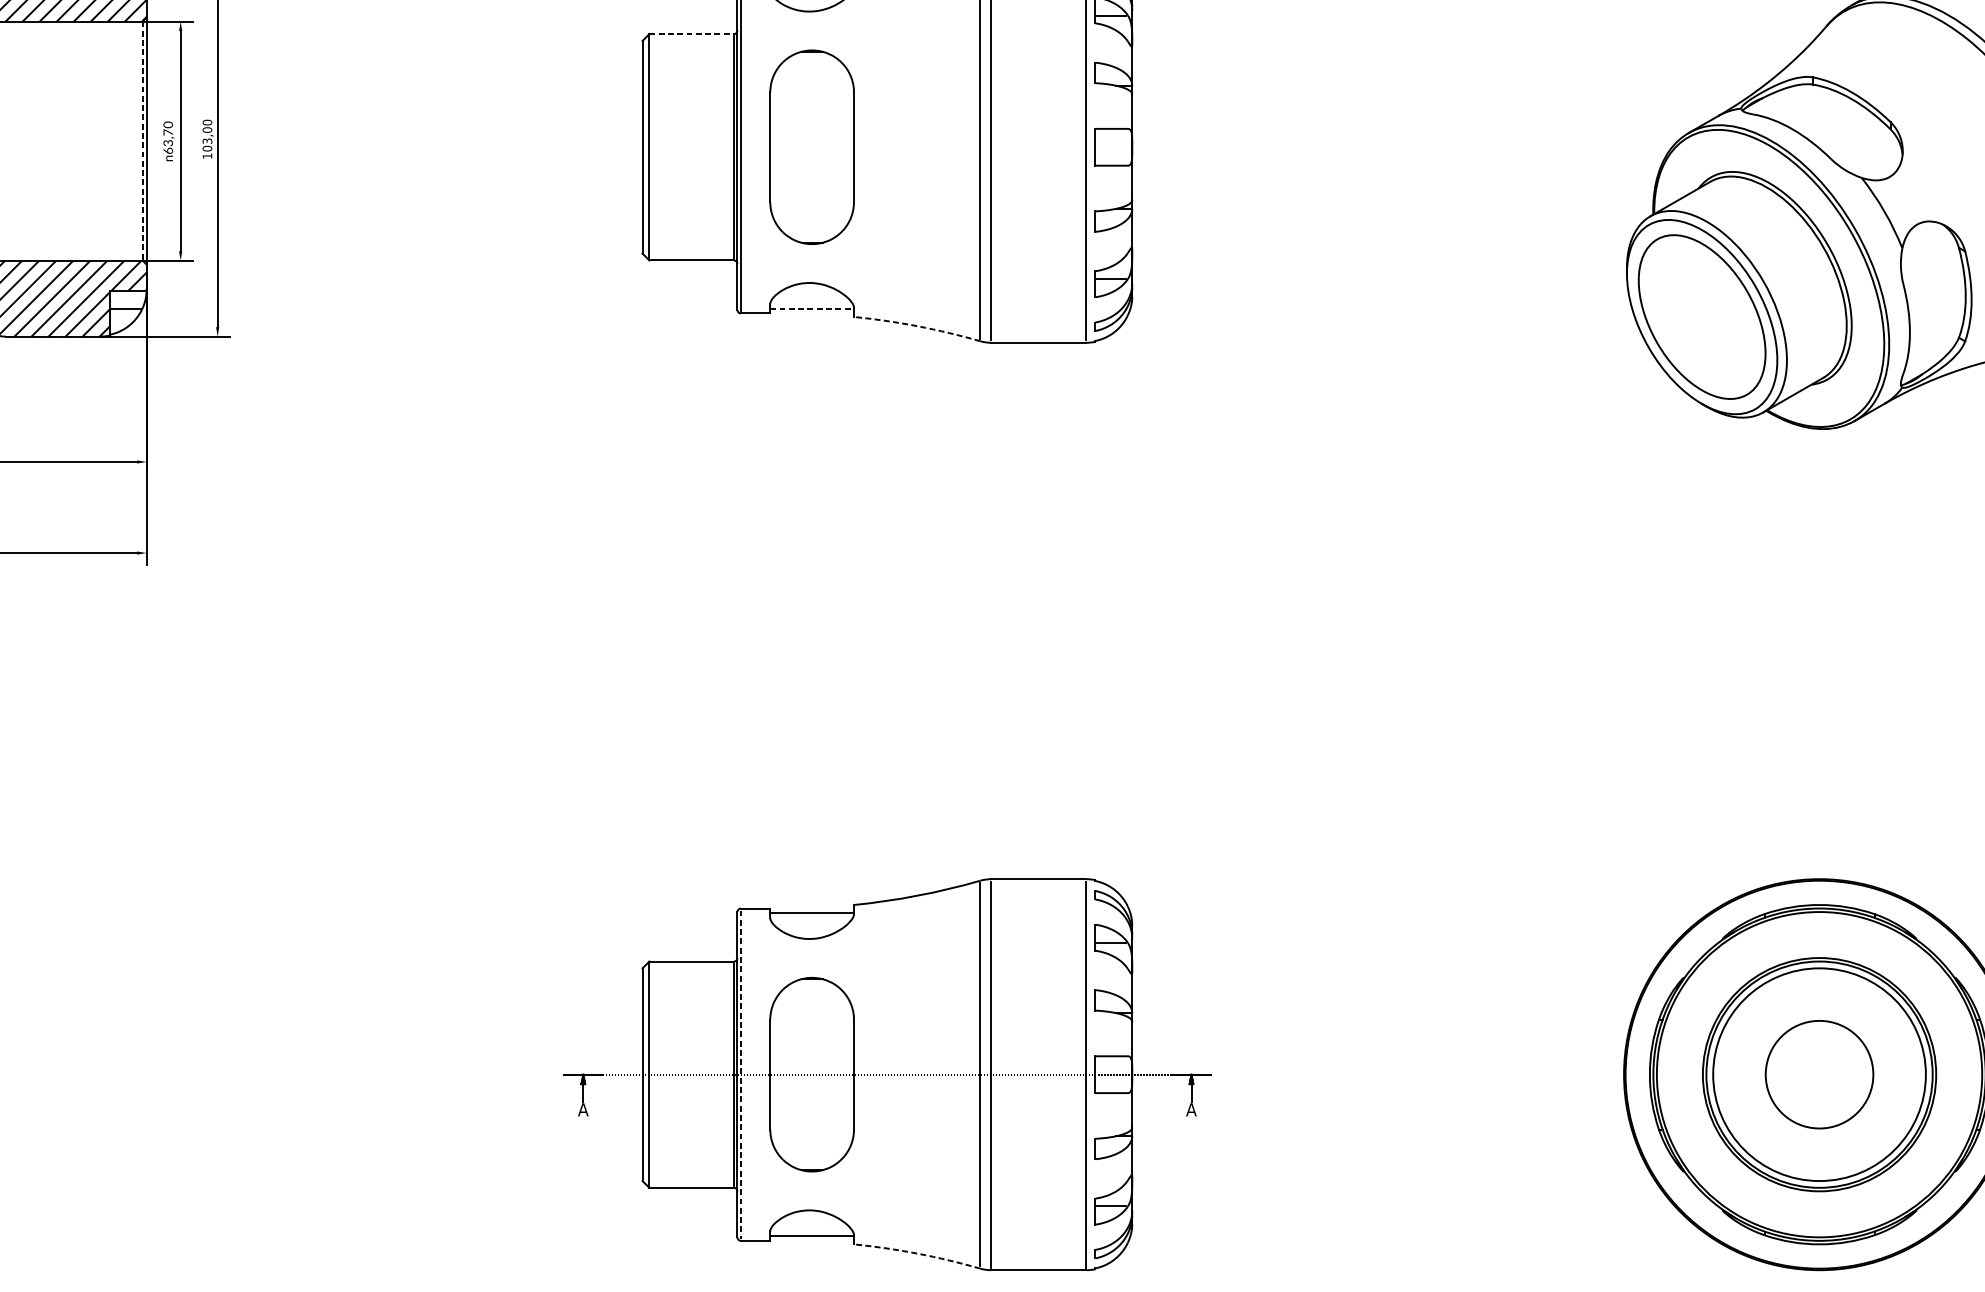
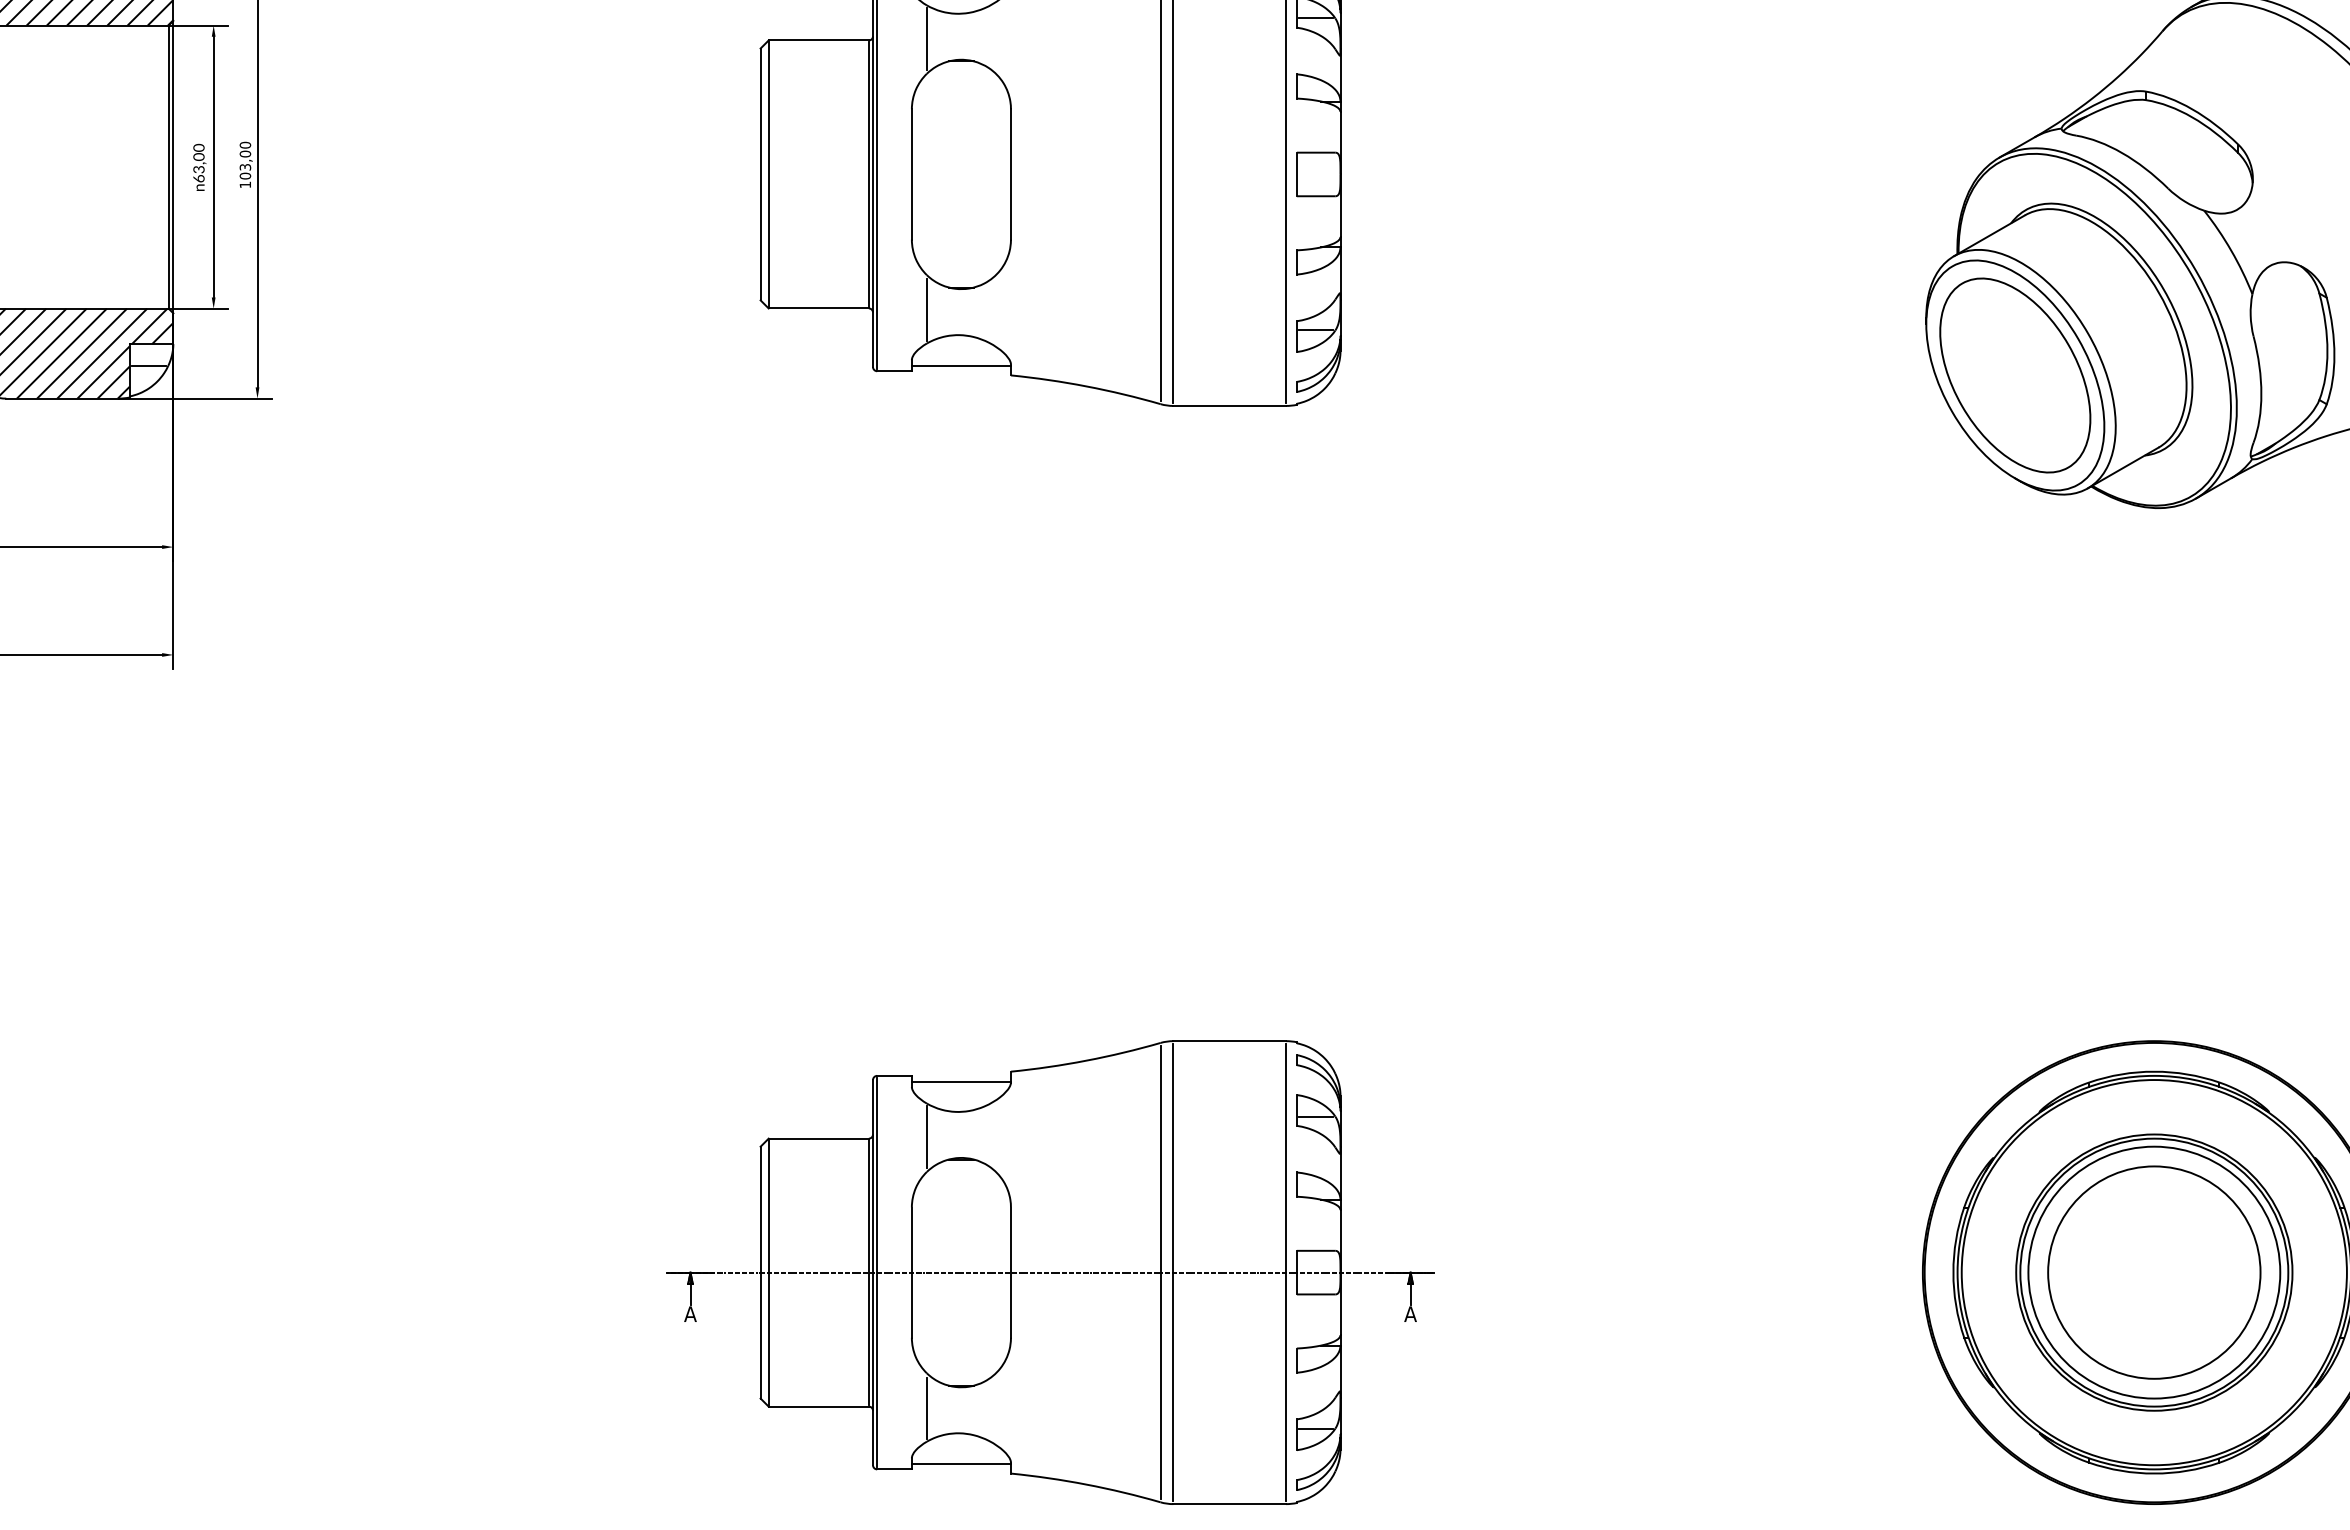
line: (782, 32) -> (926, 38), added
line: (692, 34) -> (819, 40), dashed -> solid
text: (167, 132) -> (198, 156), 63,70 -> 63,00
line: (142, 141) -> (168, 167), dashed -> solid
line: (782, 261) -> (926, 309), added
line: (812, 308) -> (961, 365), dashed -> solid
arc: (917, 326) -> (1086, 386), dashed -> solid
line: (782, 959) -> (926, 1136), added
circle: (1819, 1074) -> (2154, 1272), size x1.67
line: (741, 1075) -> (877, 1273), dashed -> solid
line: (782, 1189) -> (926, 1408), added
arc: (917, 1253) -> (1086, 1484), dashed -> solid

